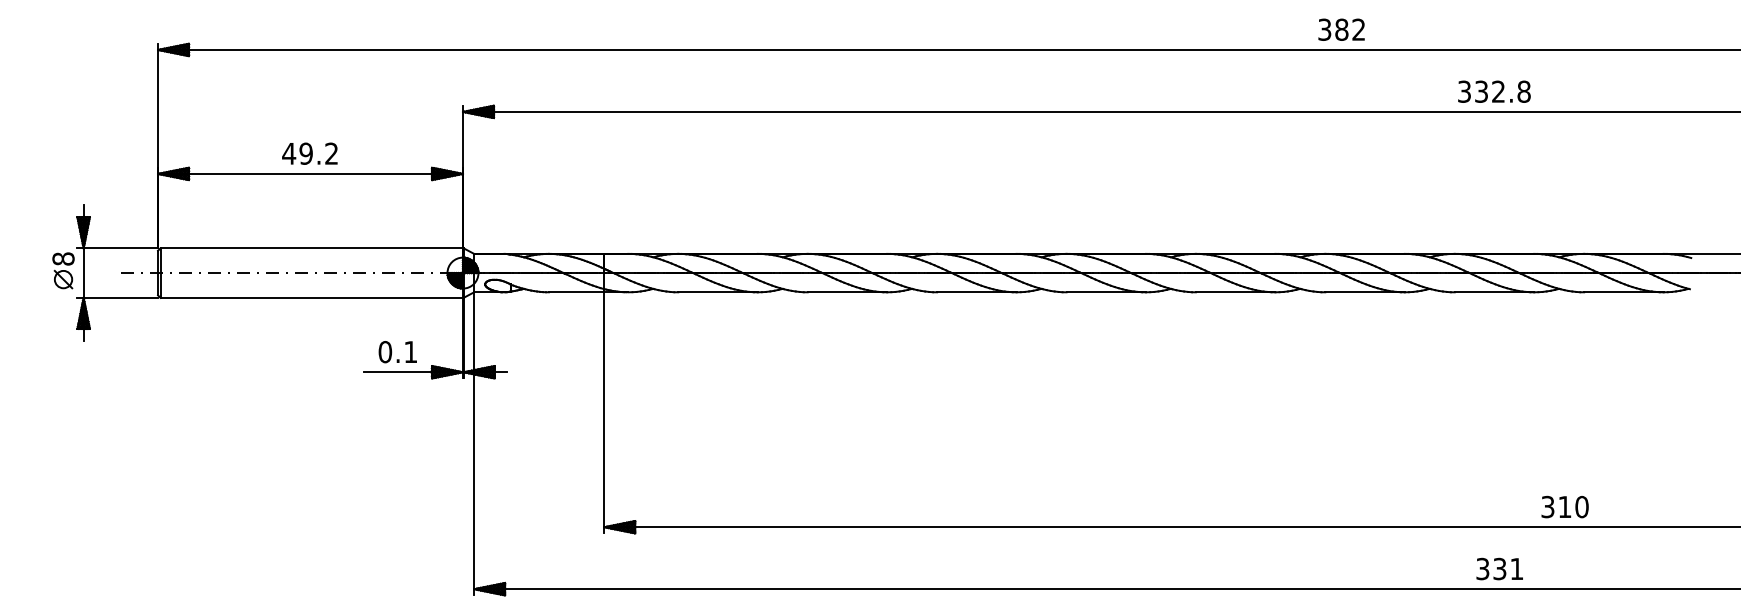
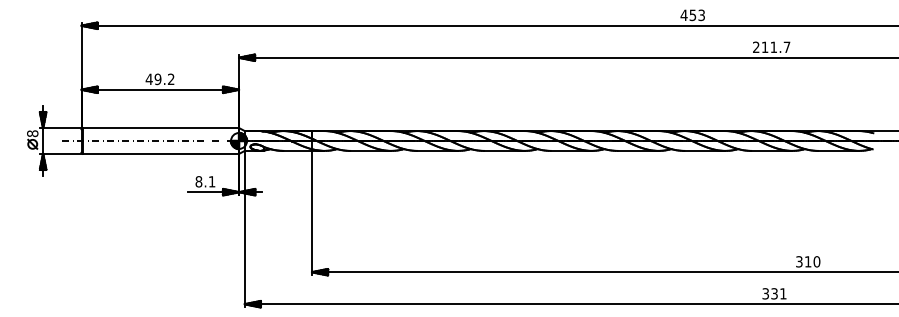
text: (1341, 30) -> (692, 15), 382 -> 453
text: (1493, 92) -> (771, 47), 332.8 -> 211.7
text: (384, 351) -> (198, 181), 0.1 -> 8.1

